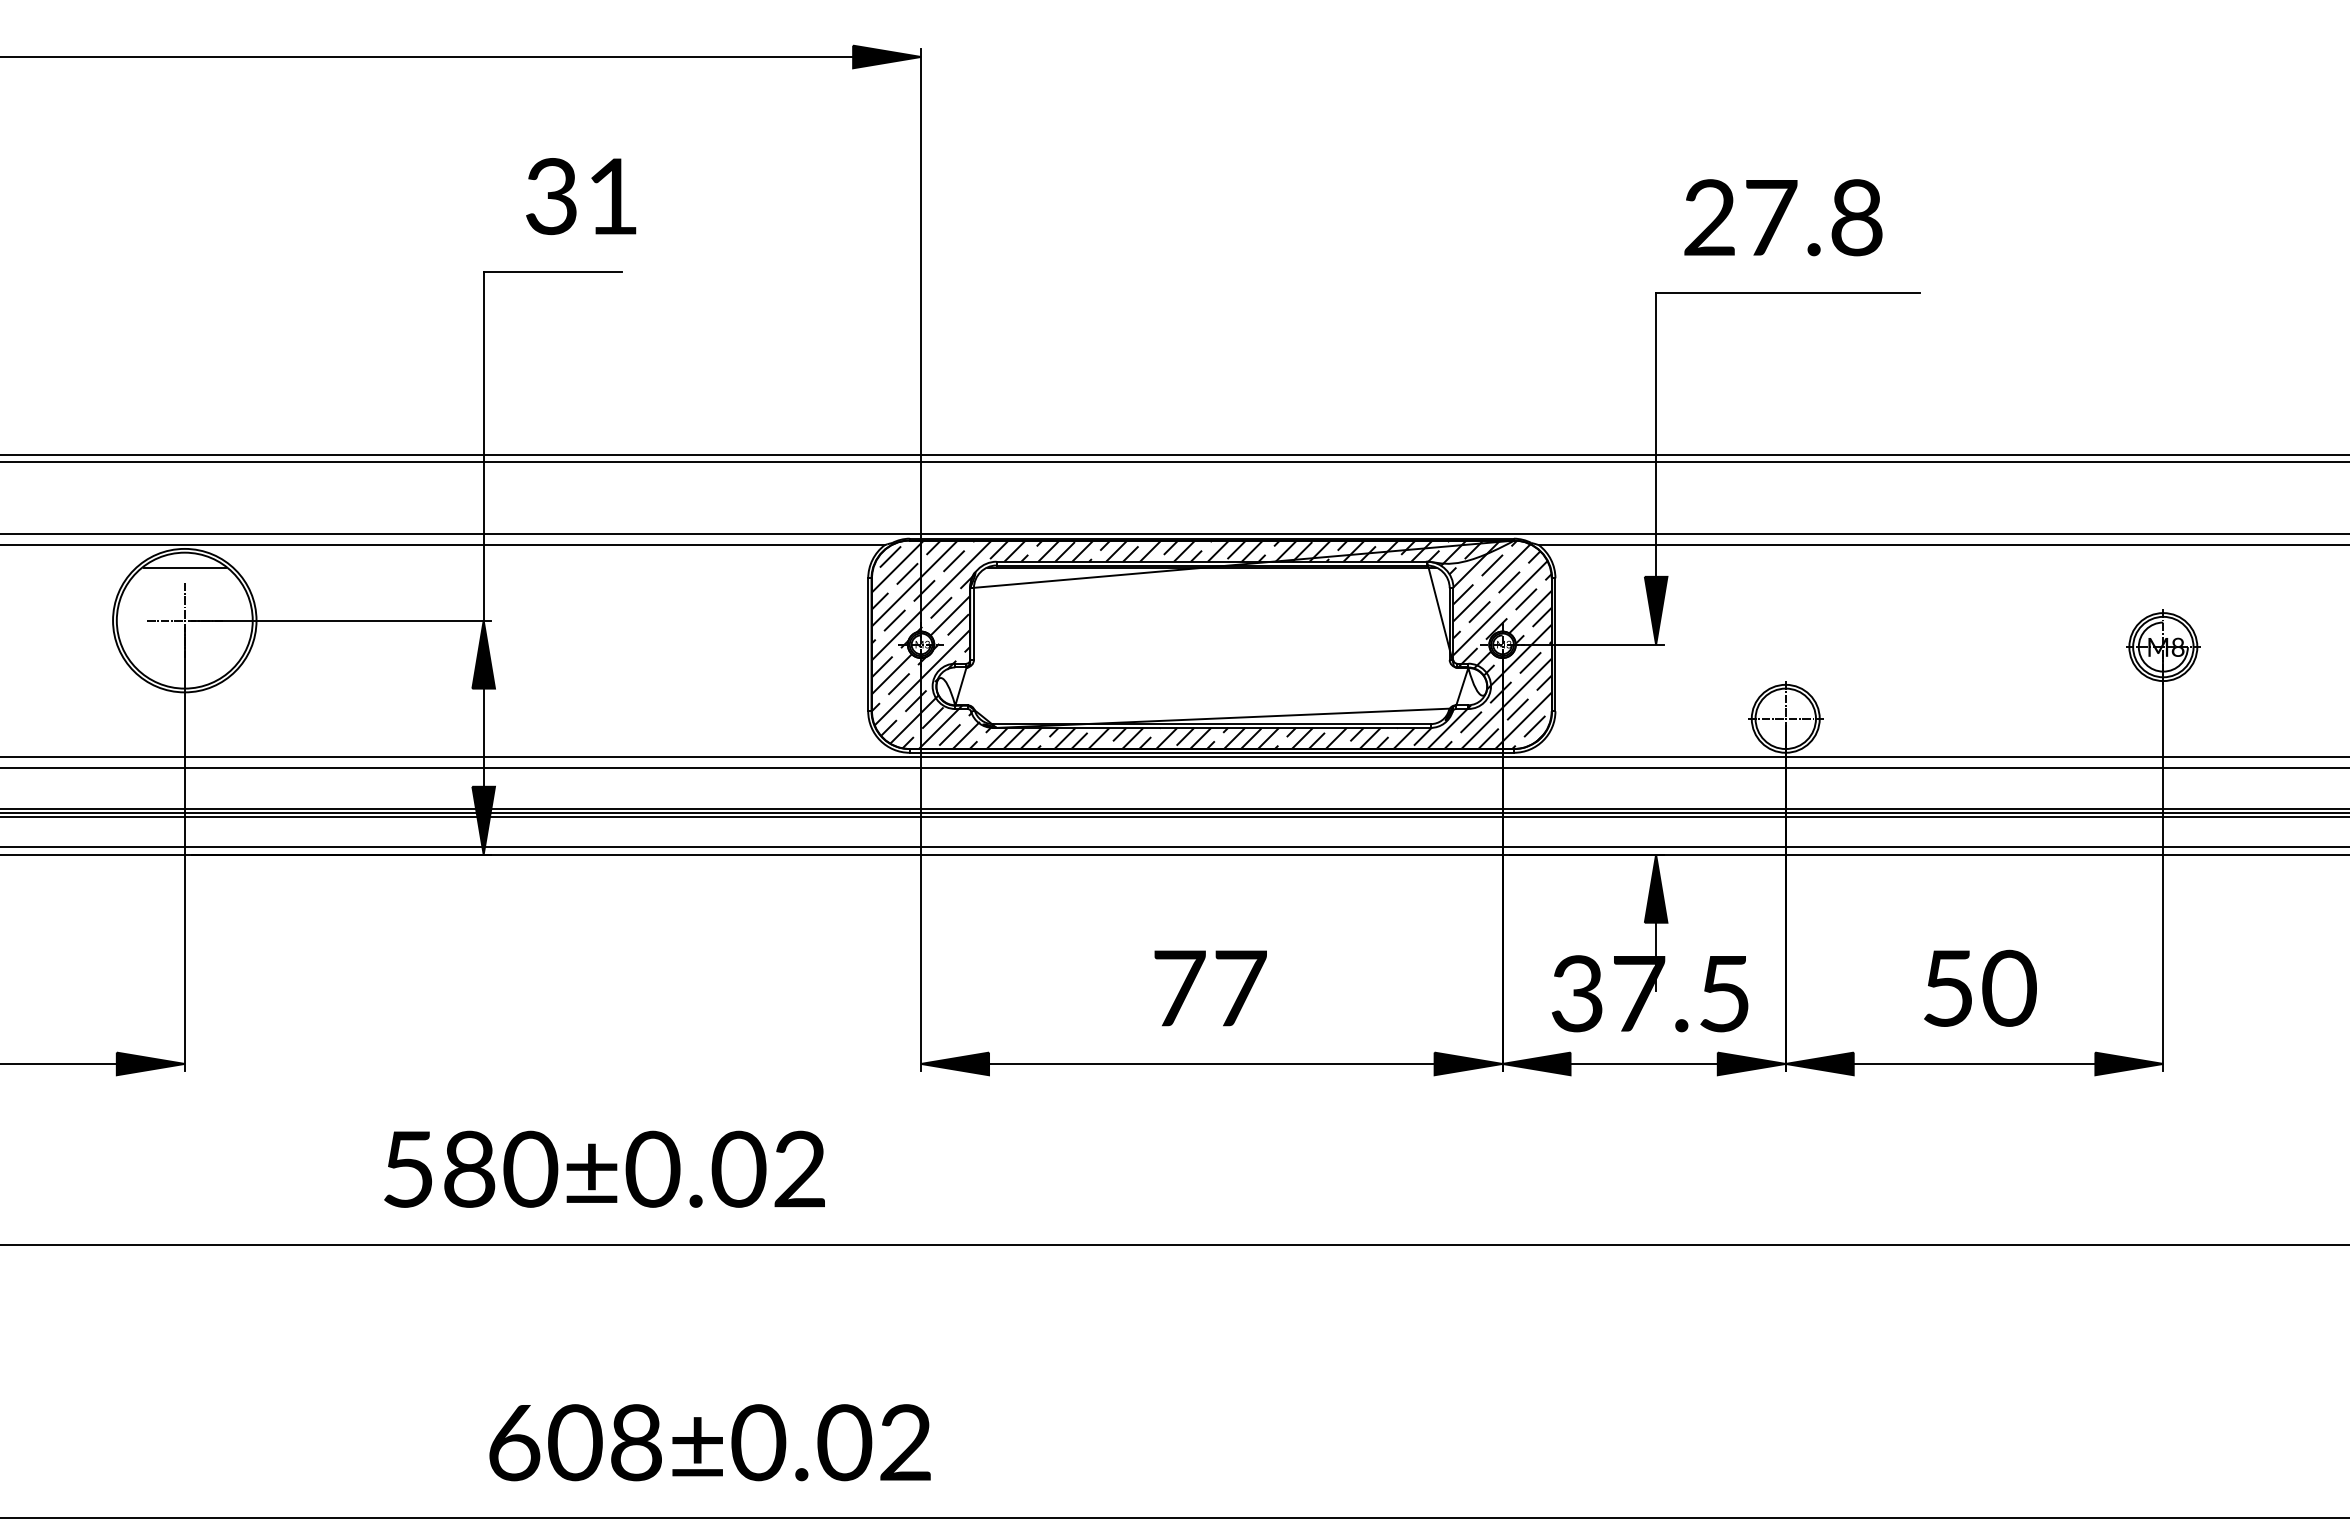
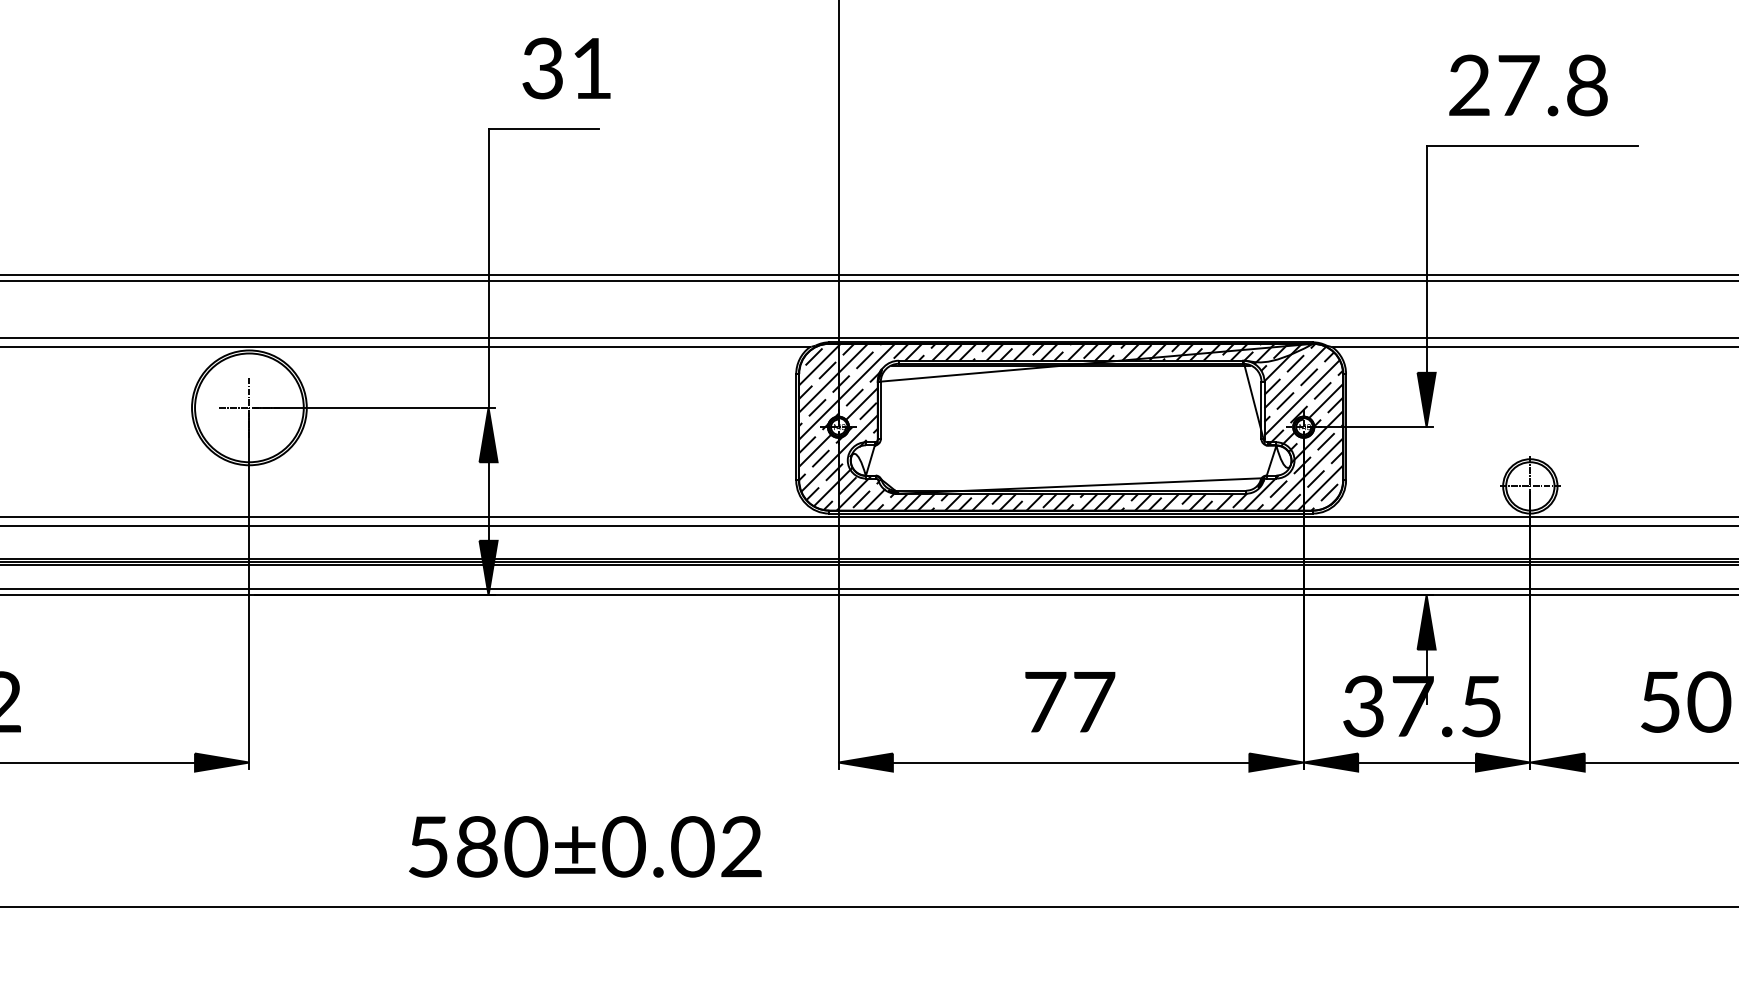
line: (184, 567) -> (249, 365), removed

